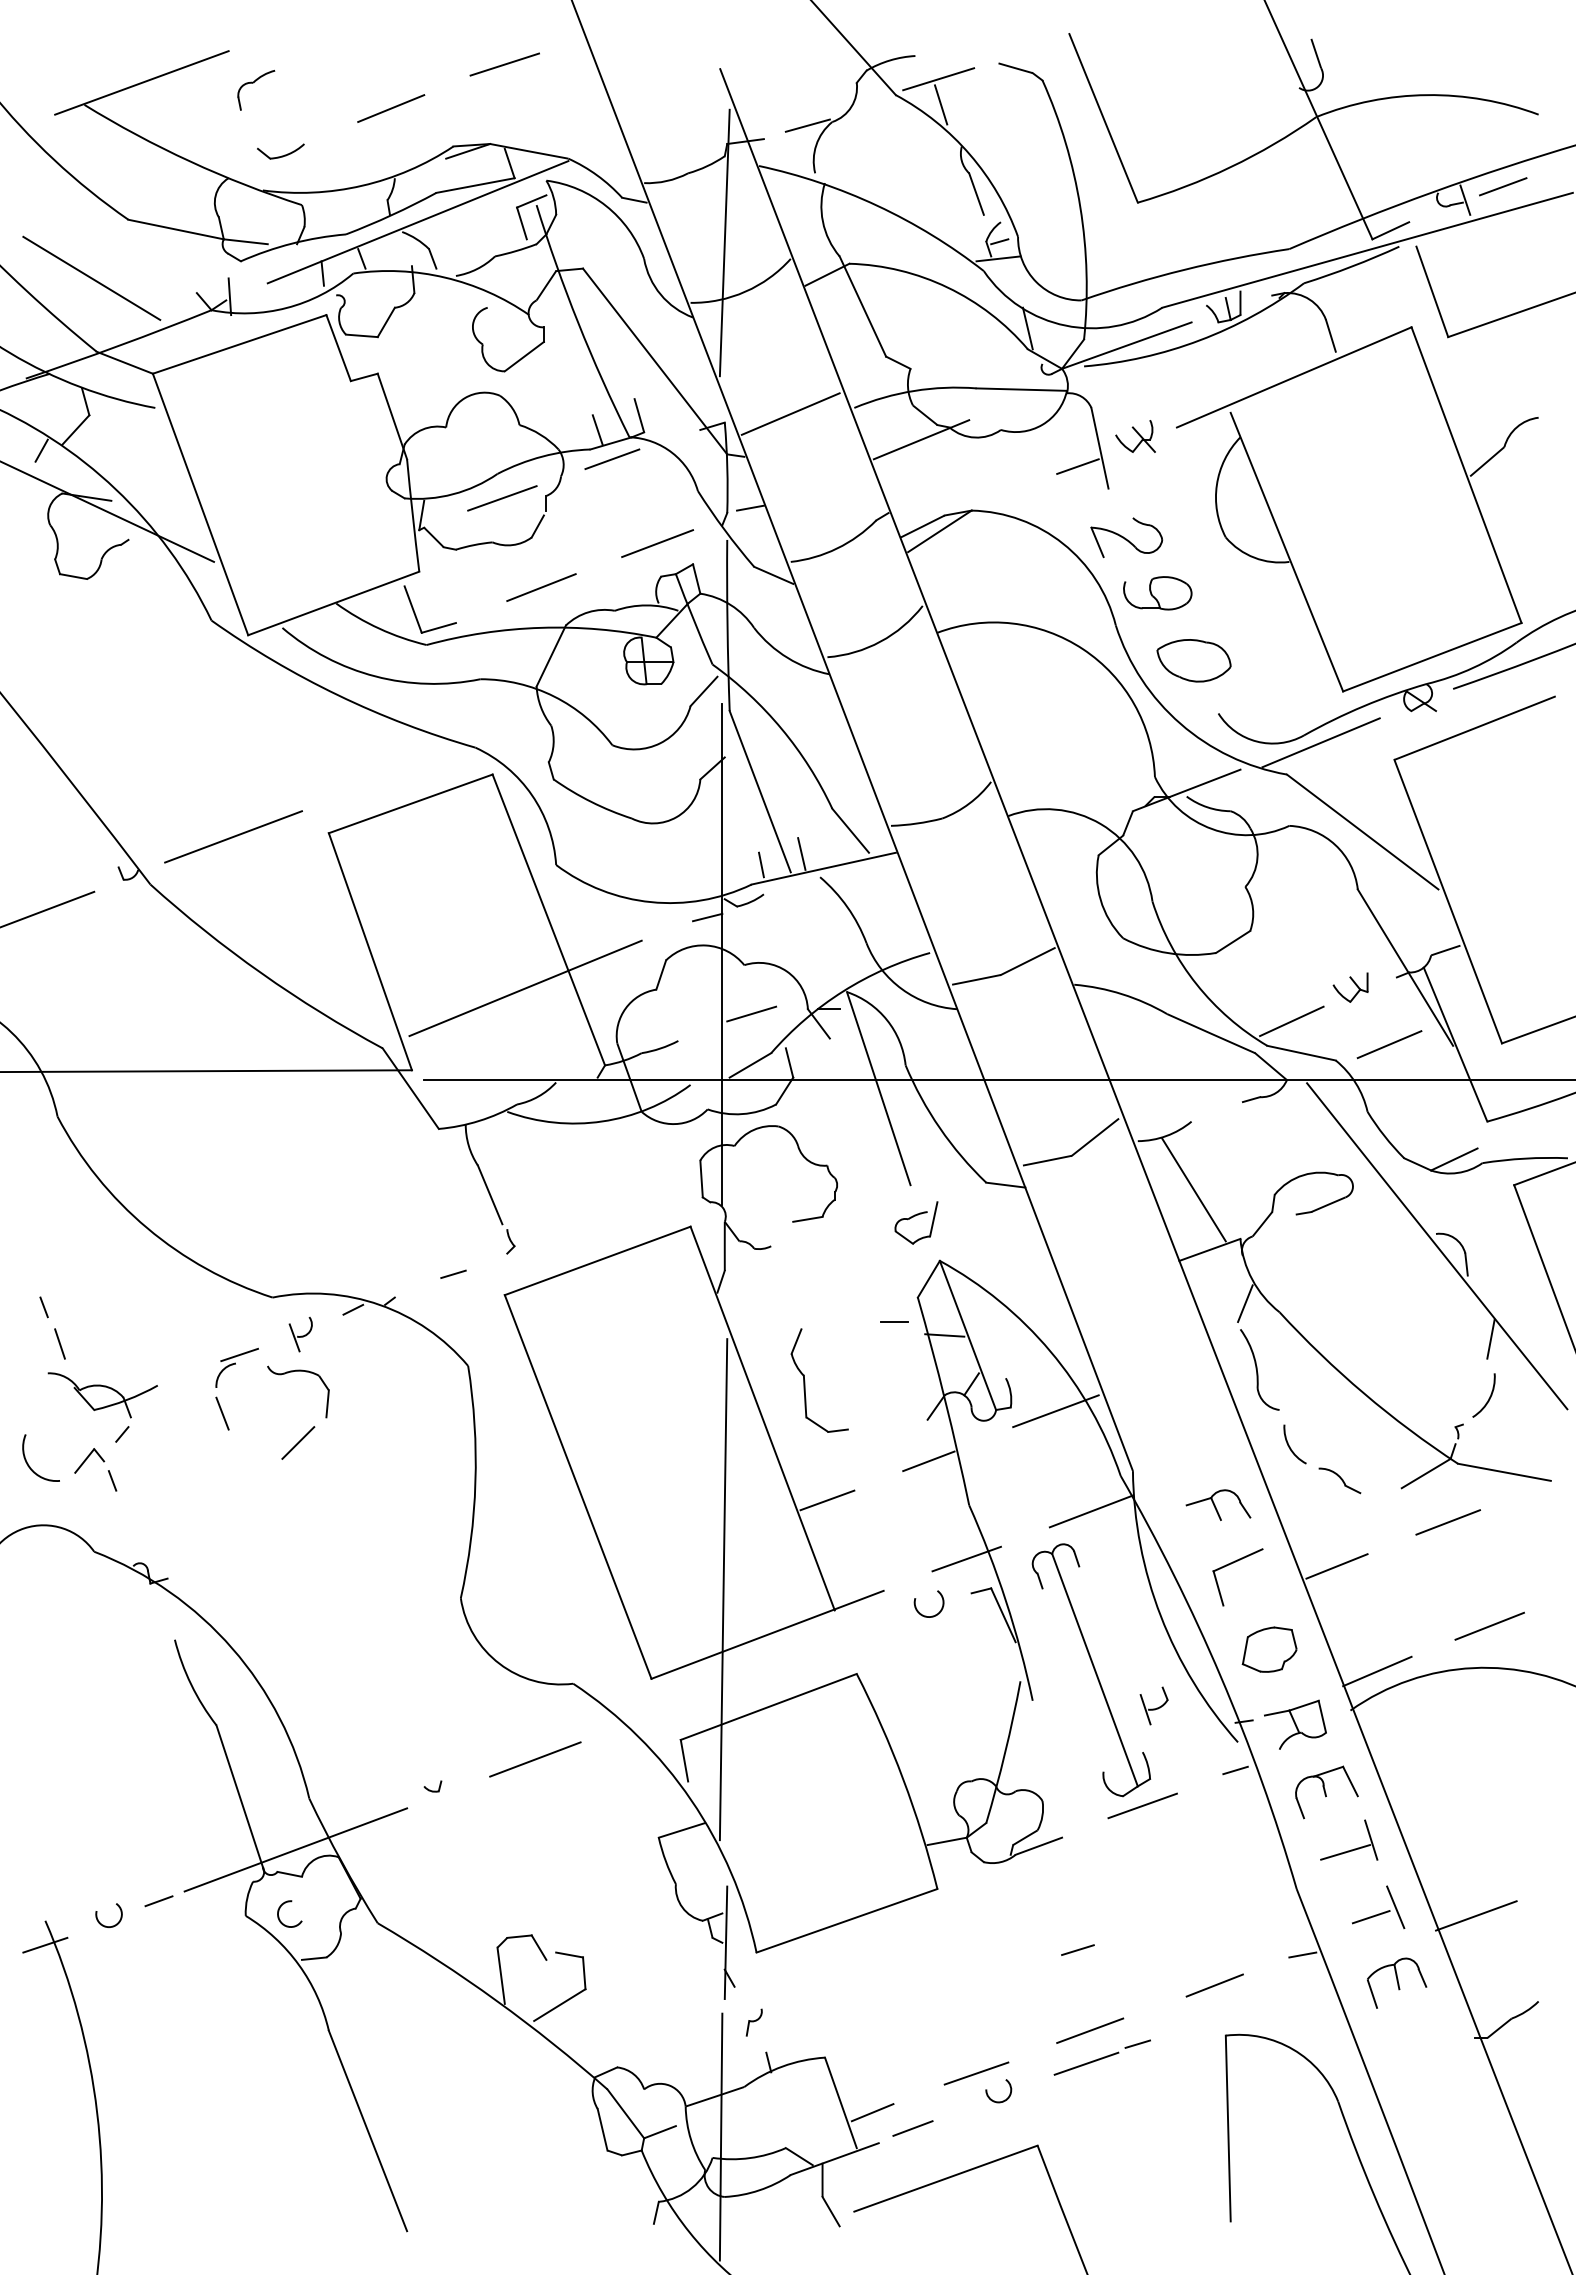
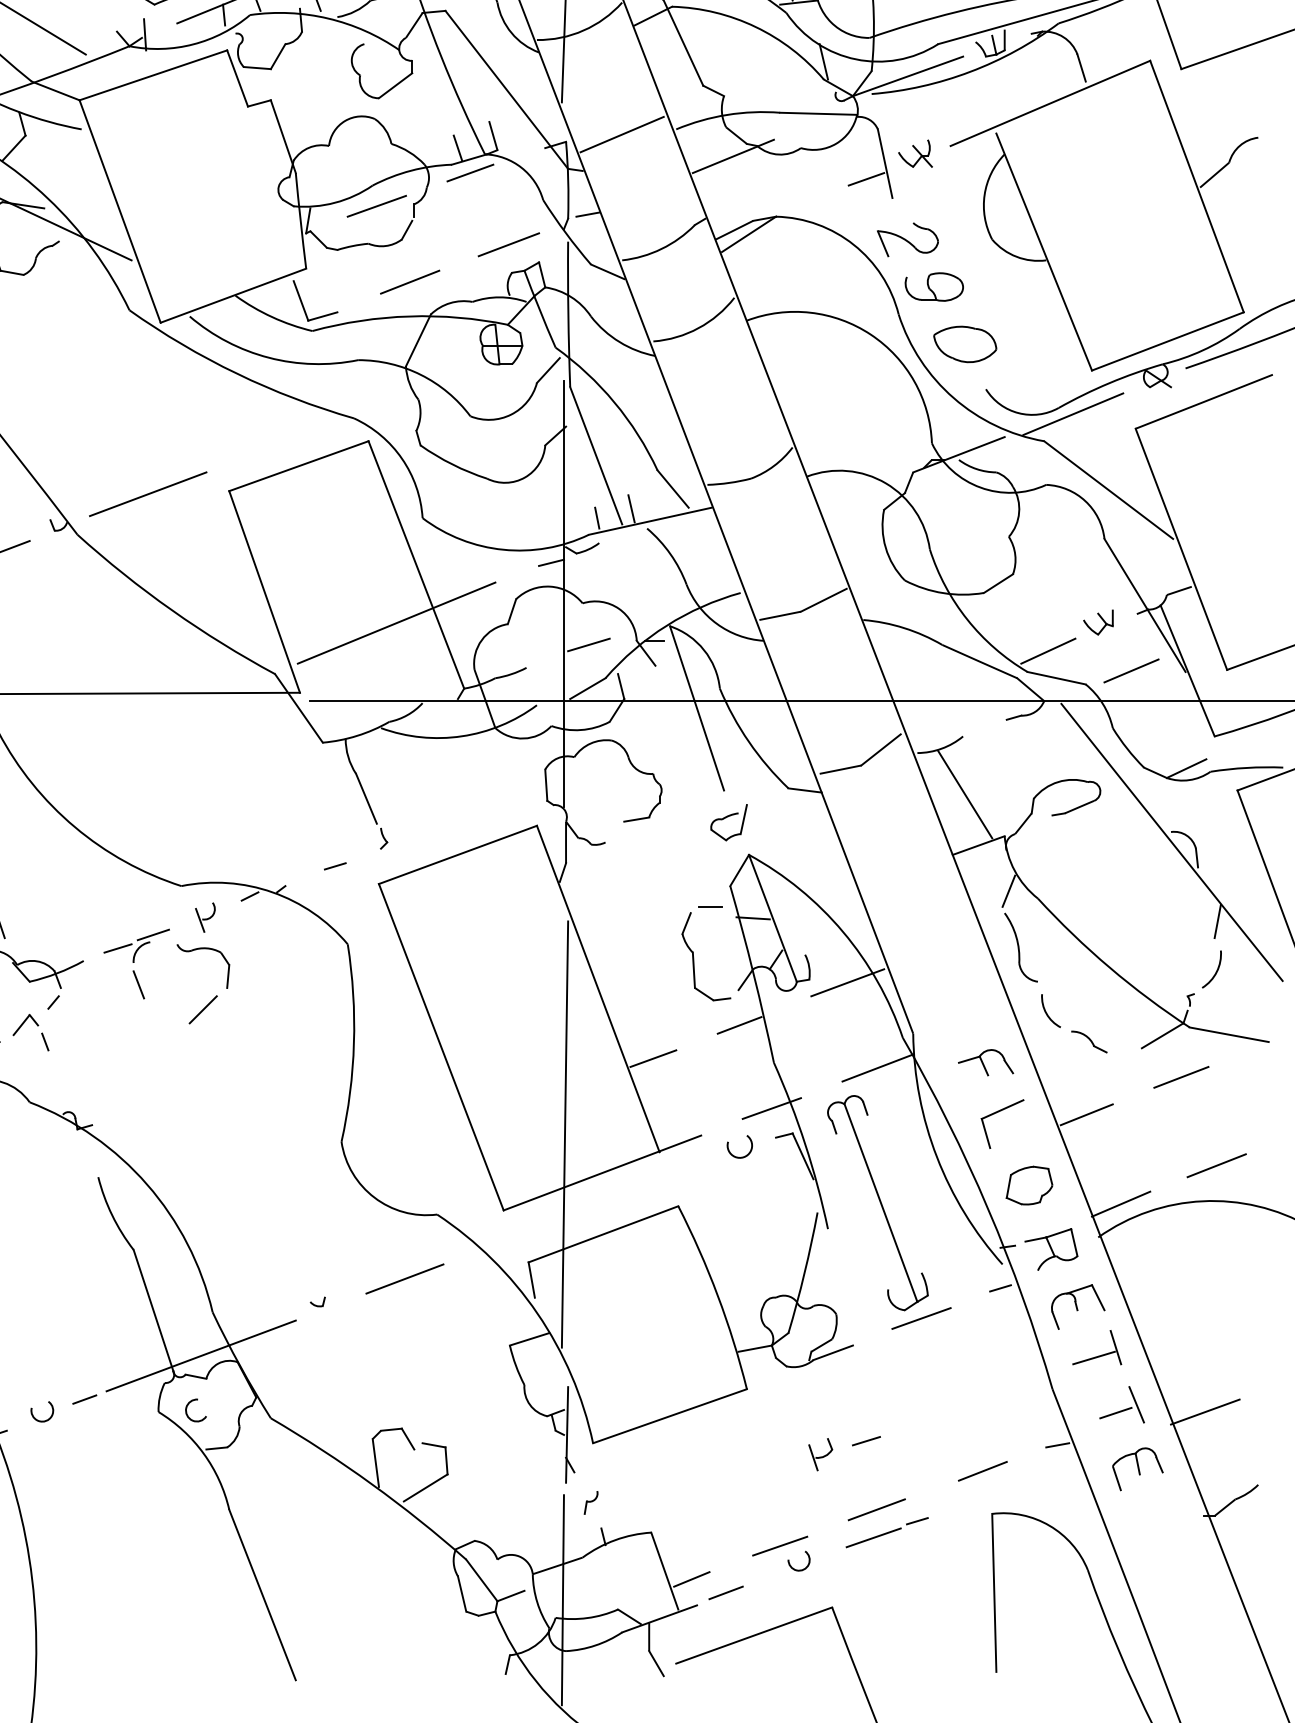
line: (198, 1370) -> (118, 948), added
part: (805, 1380) -> (694, 956), moved
part: (1153, 1705) -> (820, 1454), moved

